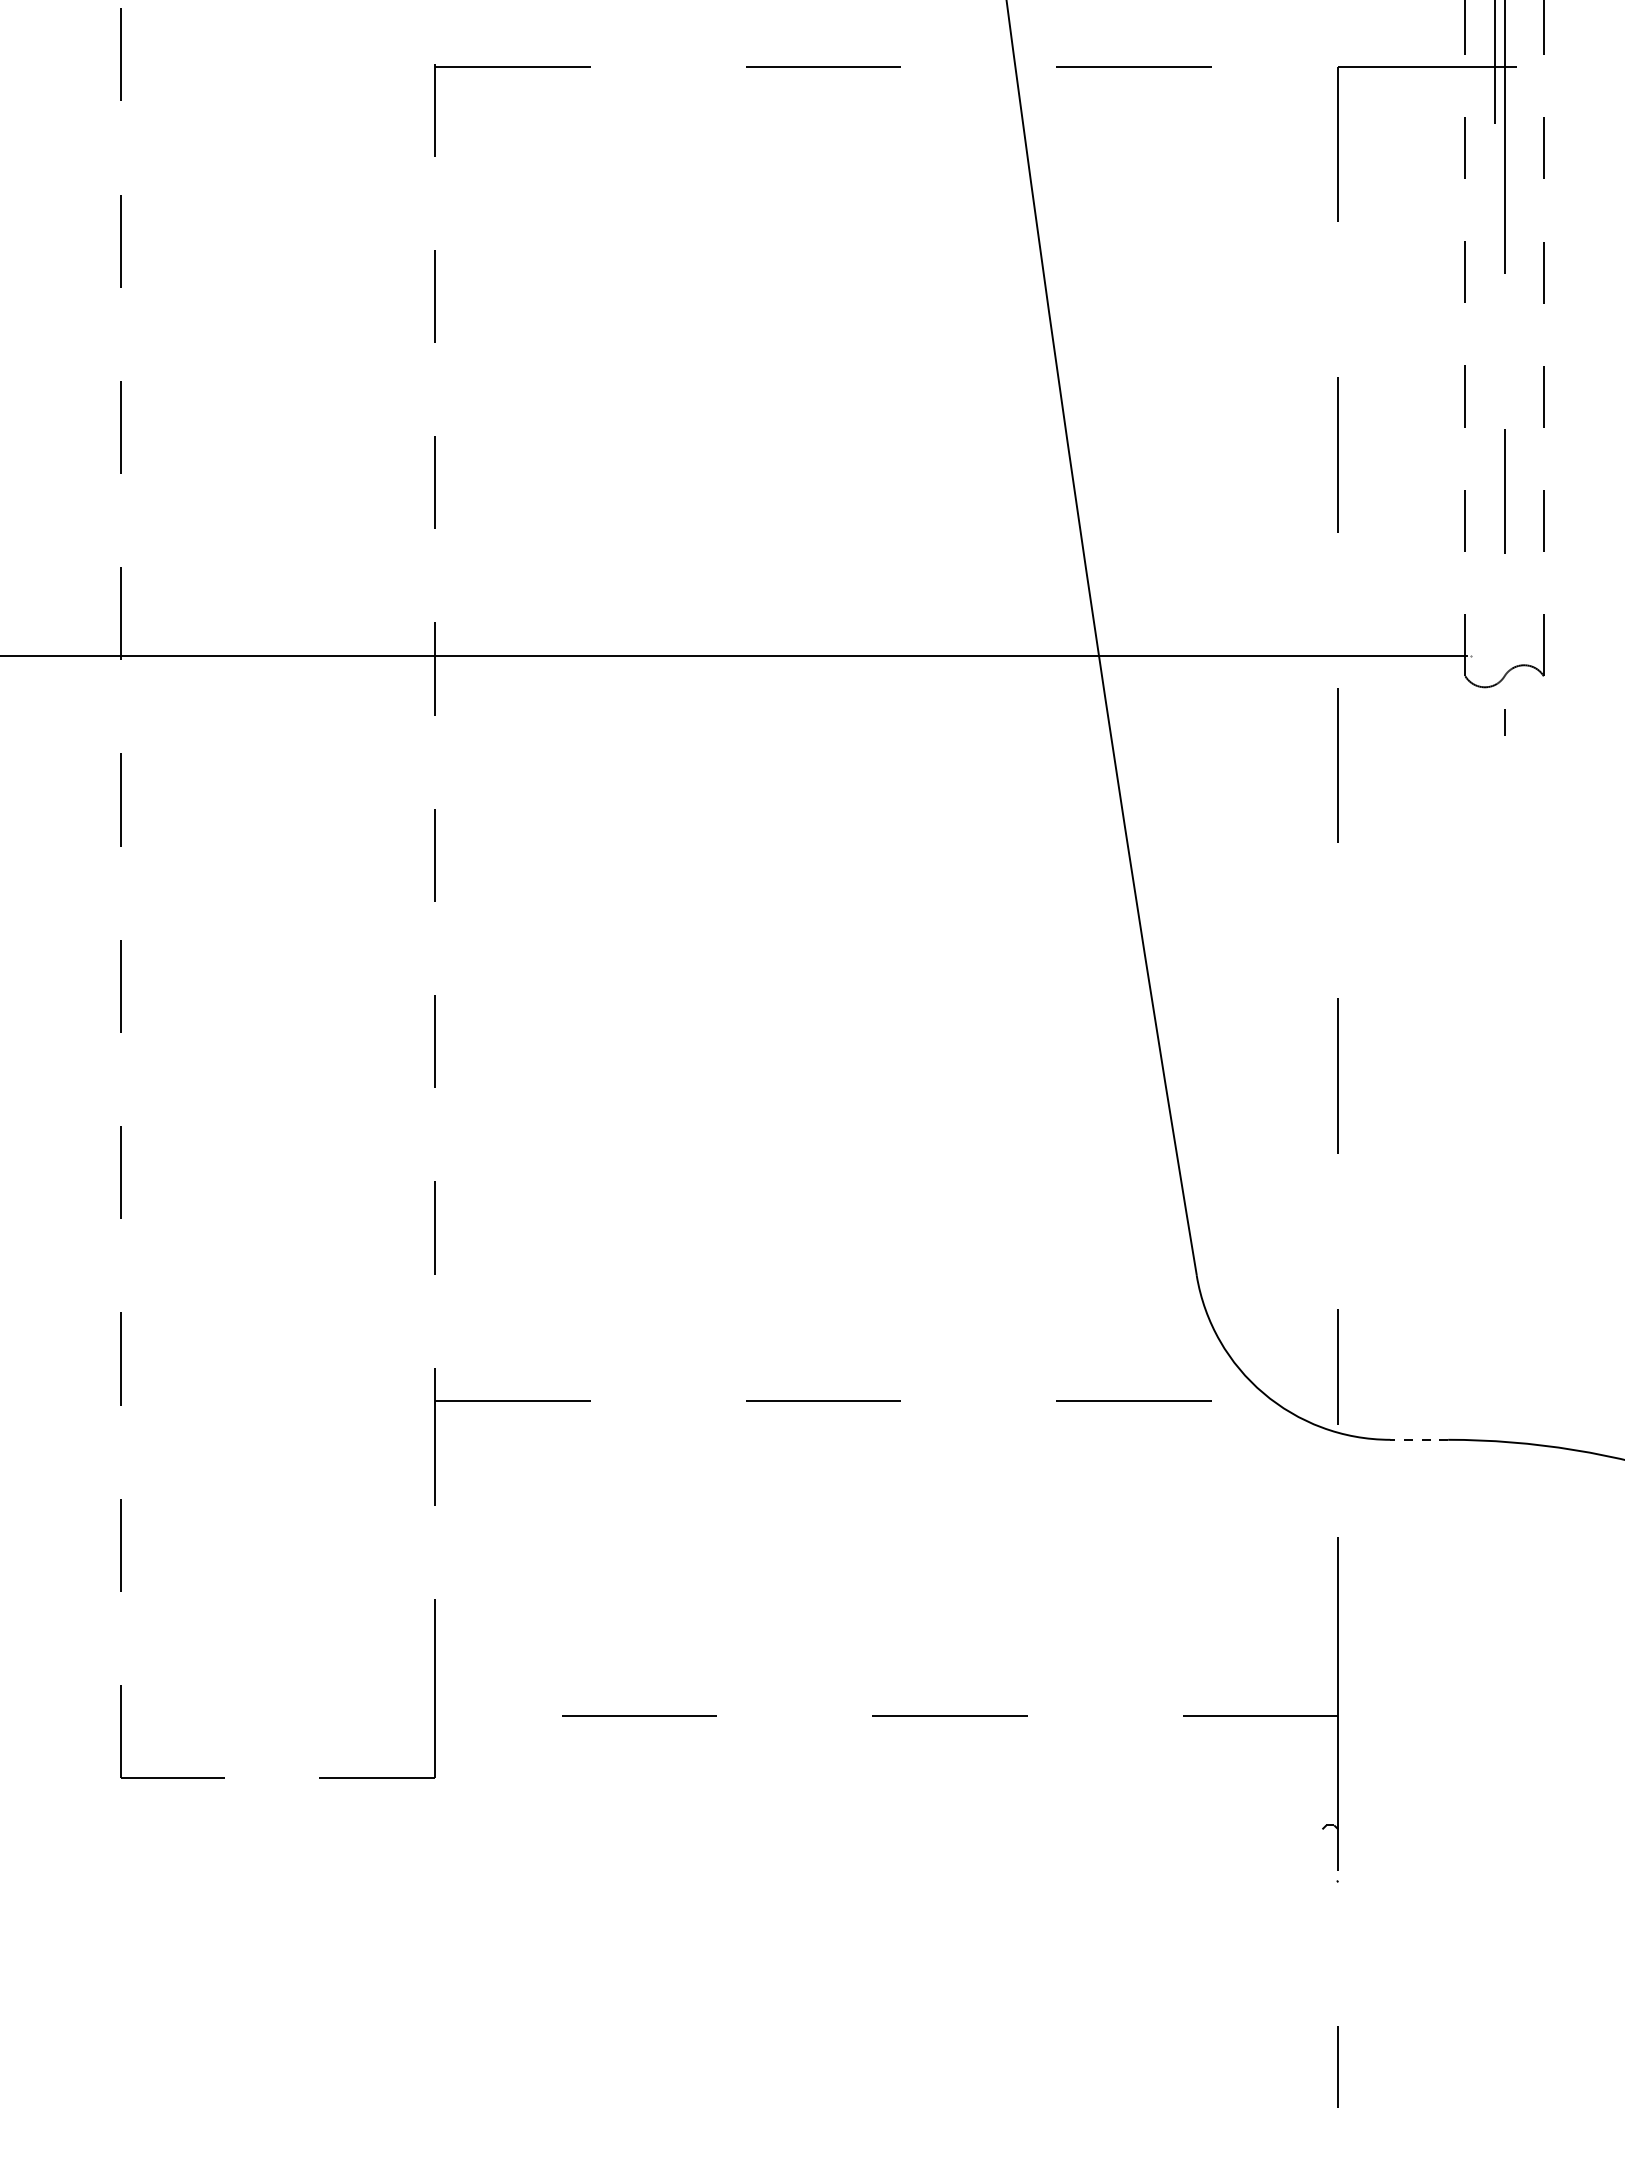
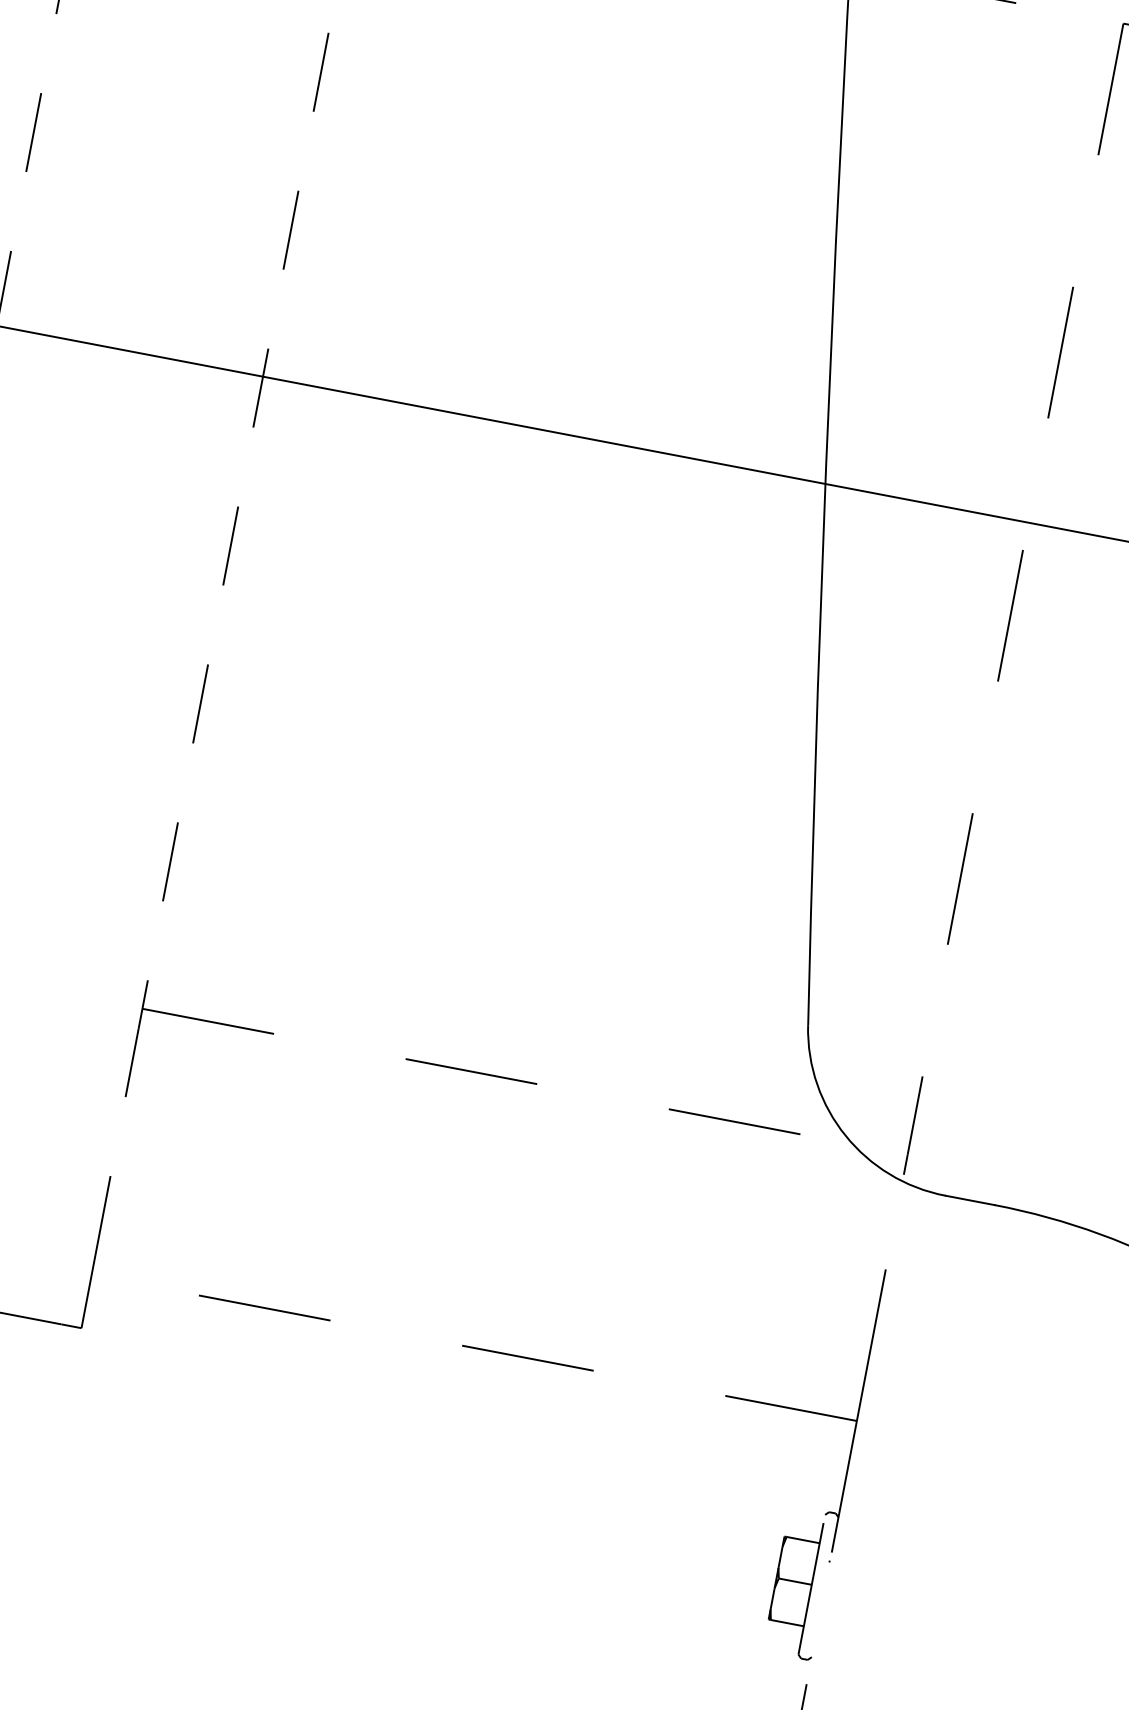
line: (1419, 1439) -> (970, 1200), dashed -> solid
part: (1309, 1918) -> (799, 1588), added

